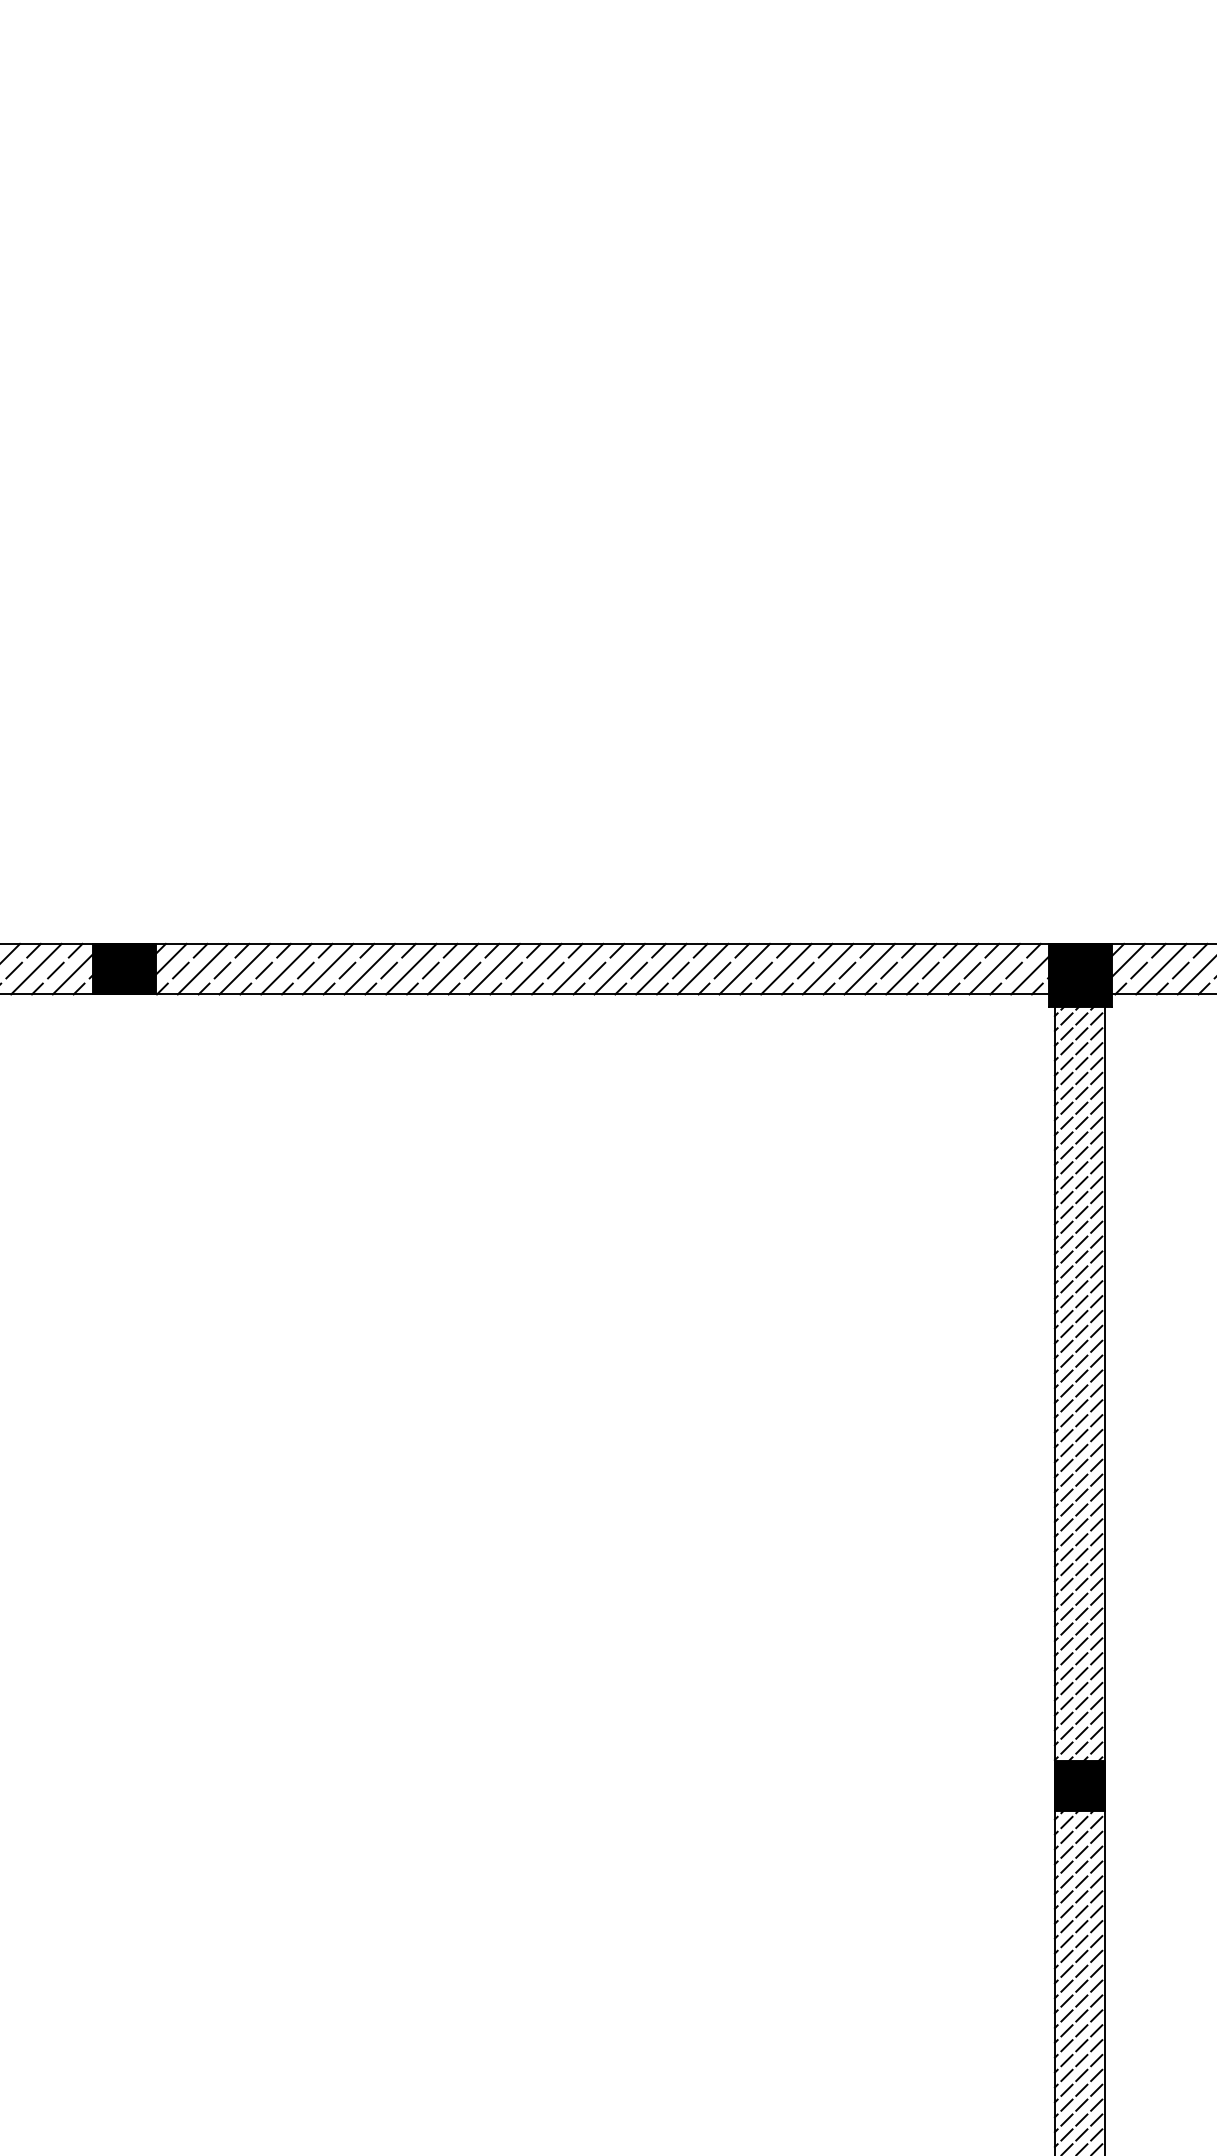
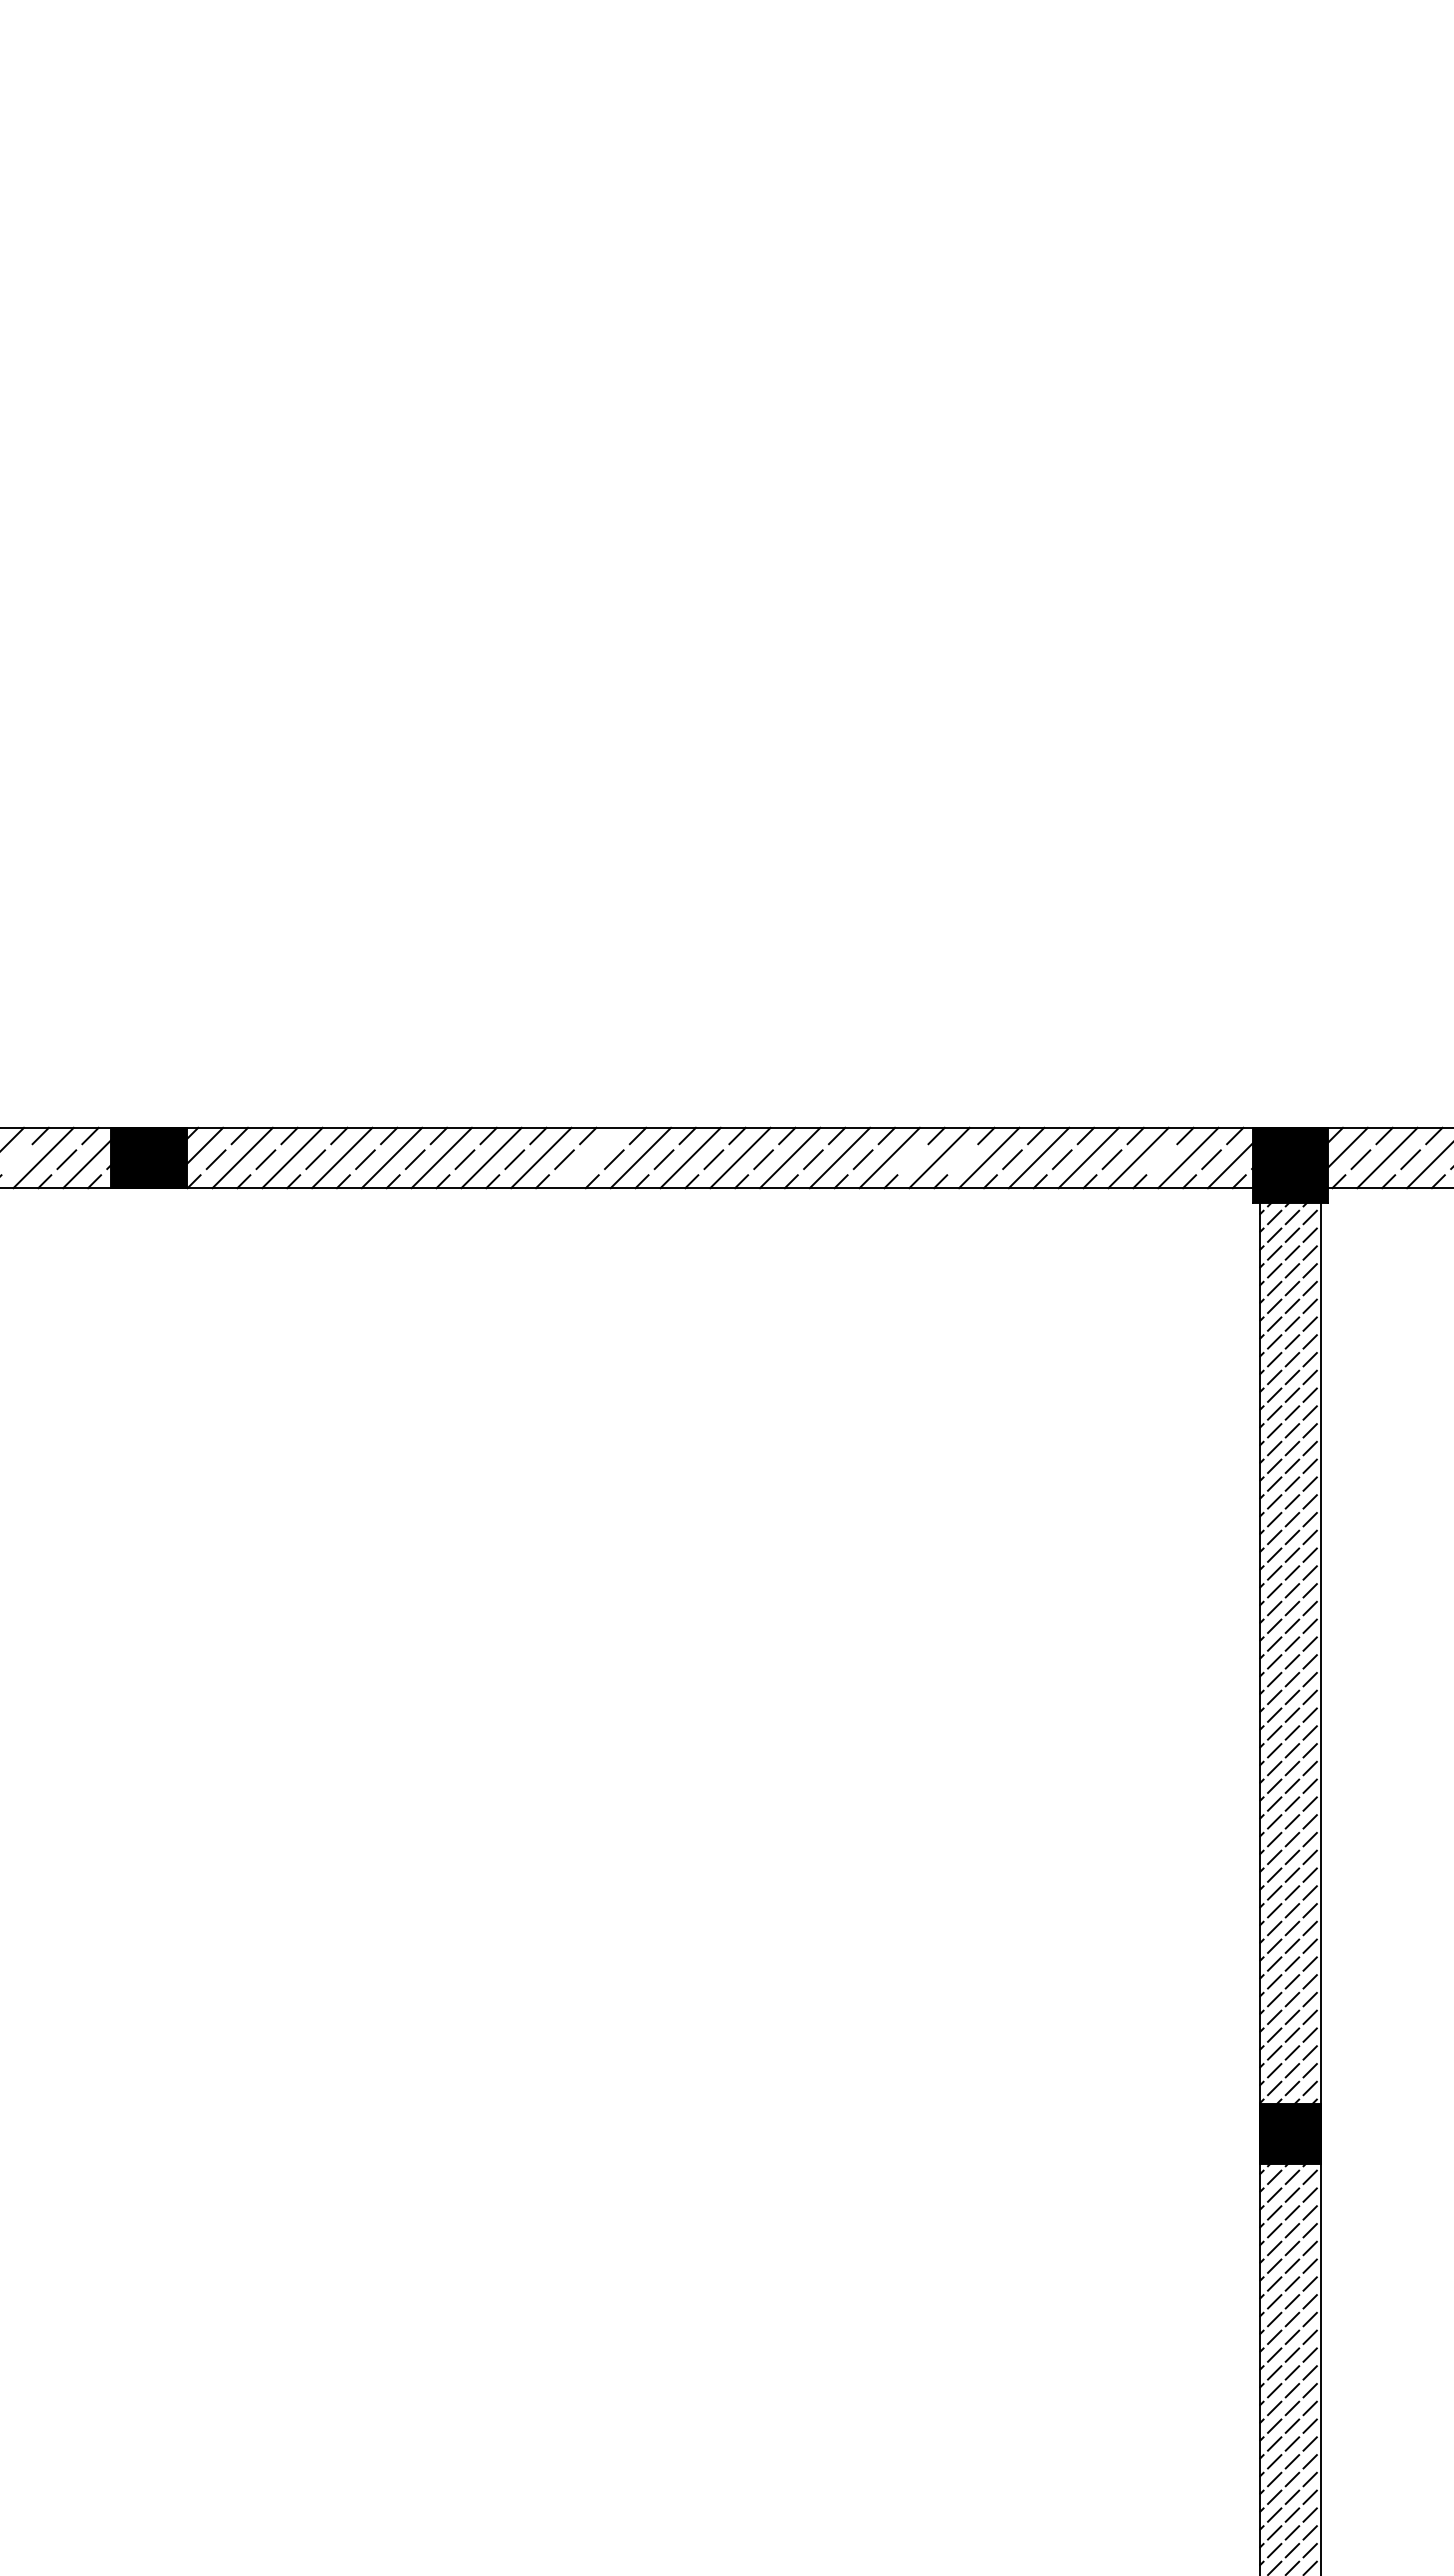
line: (494, 968) -> (590, 1157), removed
line: (13, 970) -> (16, 1159), removed
line: (763, 970) -> (912, 1159), removed
line: (805, 970) -> (962, 1159), removed
line: (972, 970) -> (1161, 1159), removed

